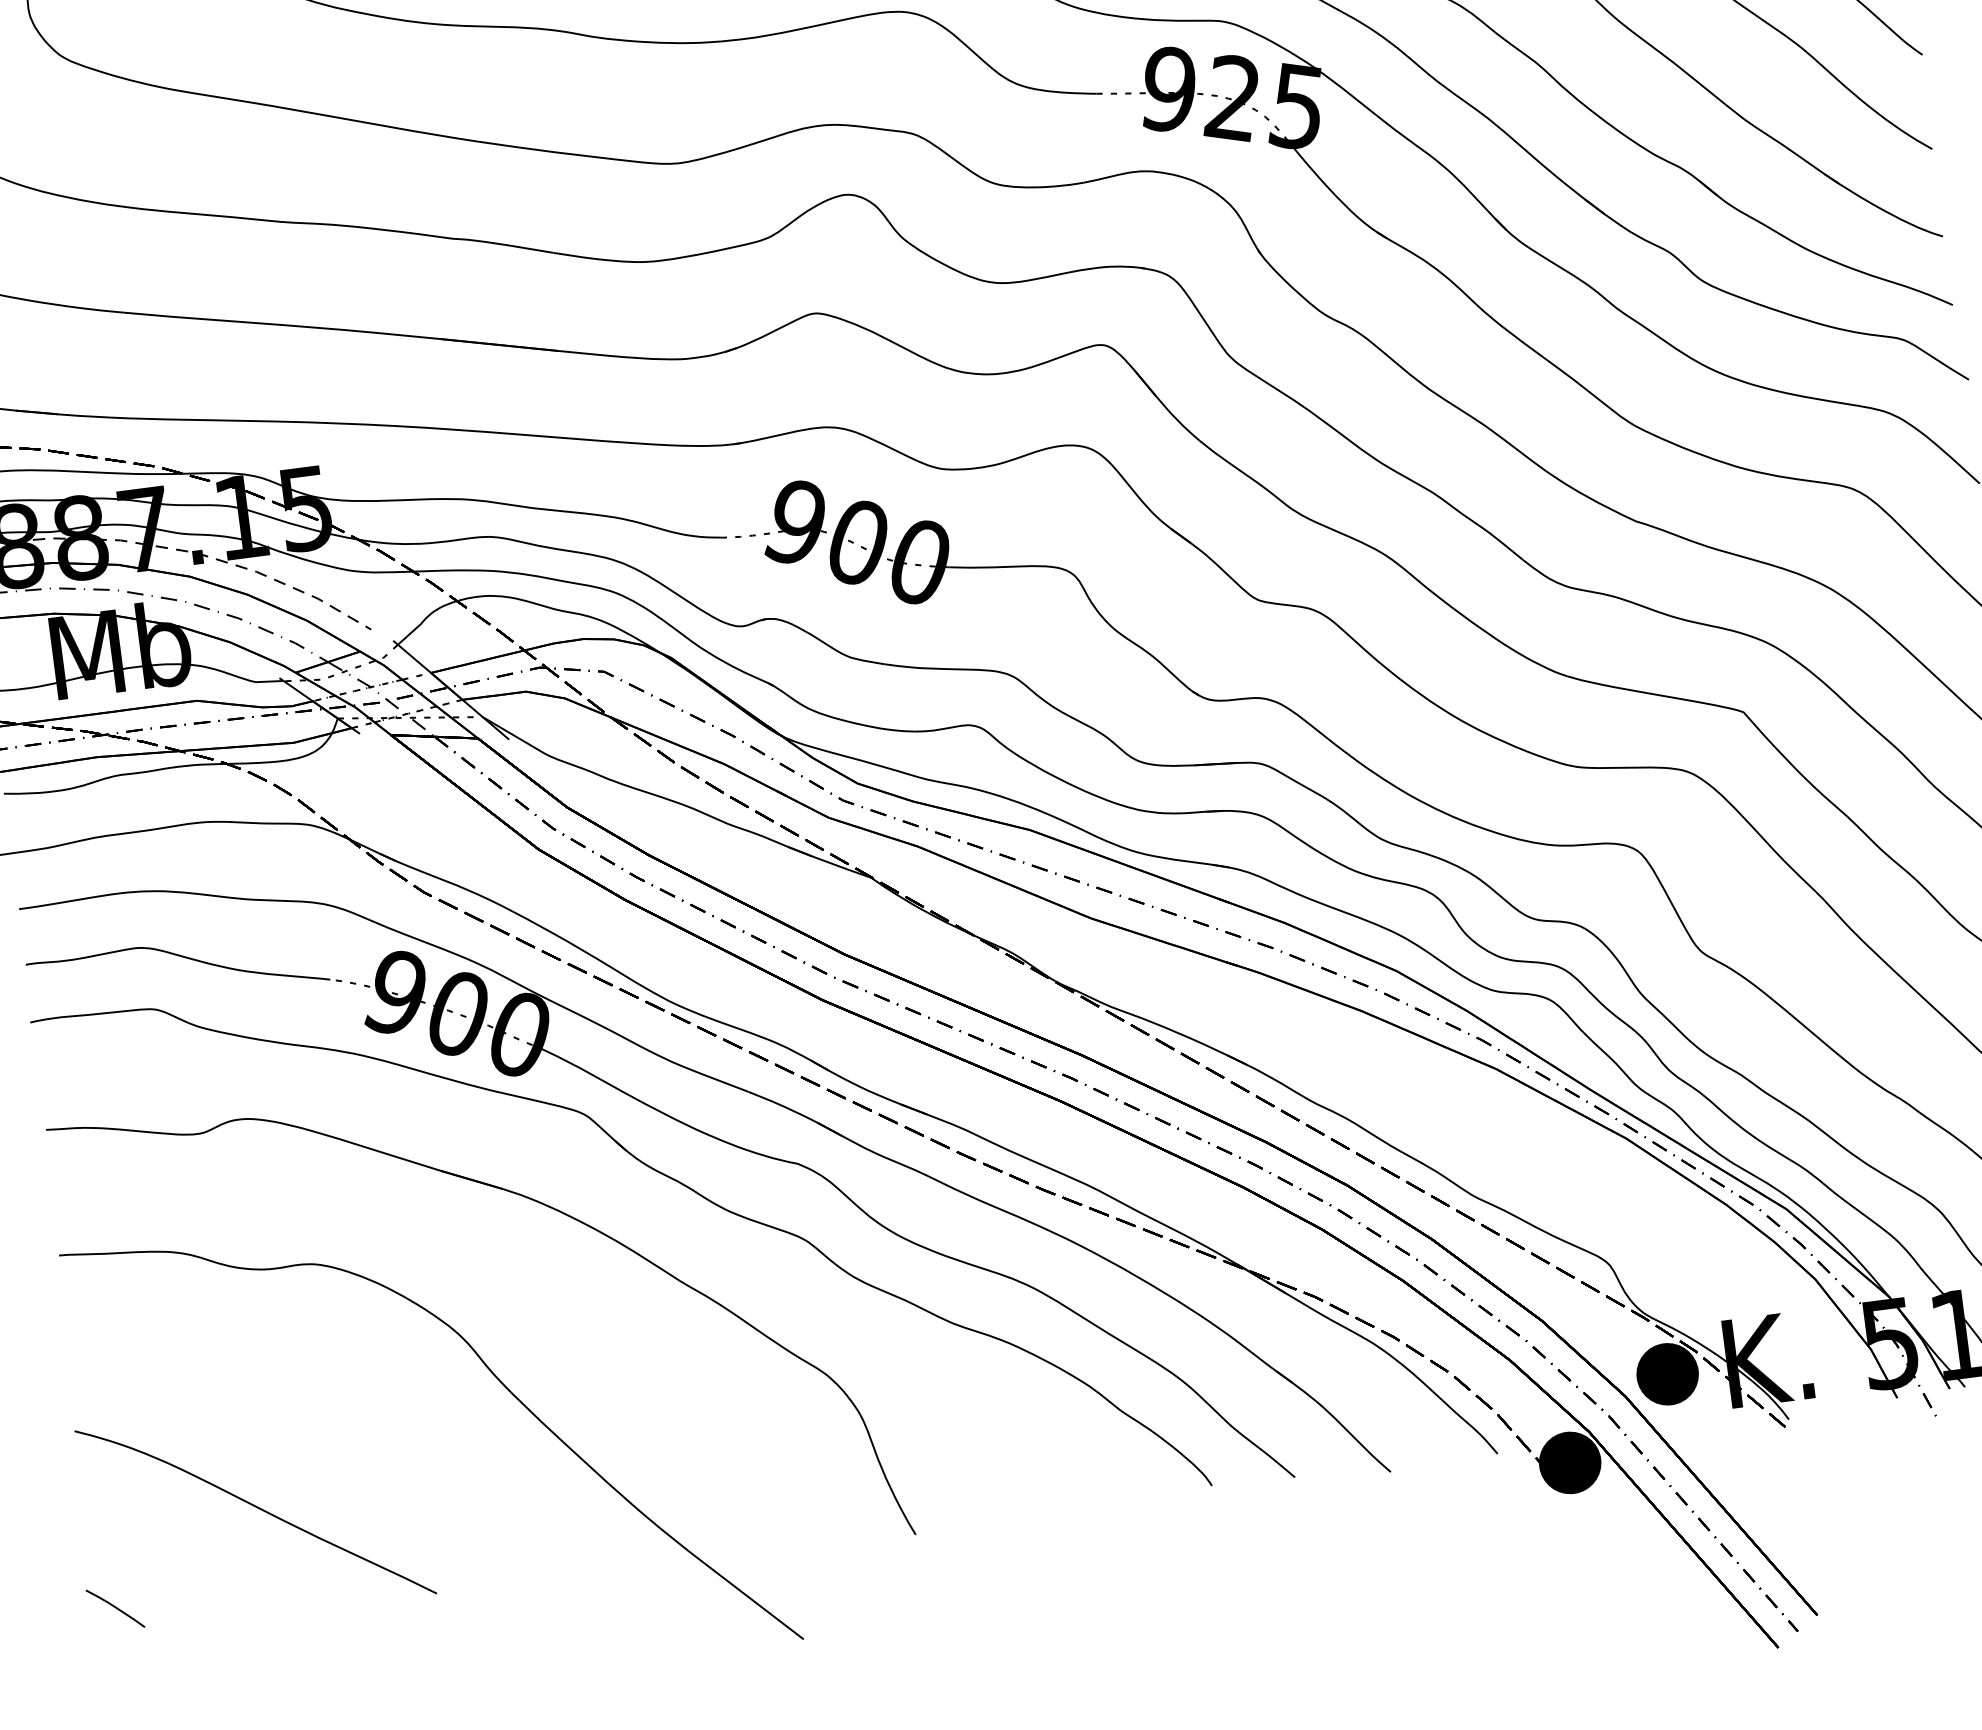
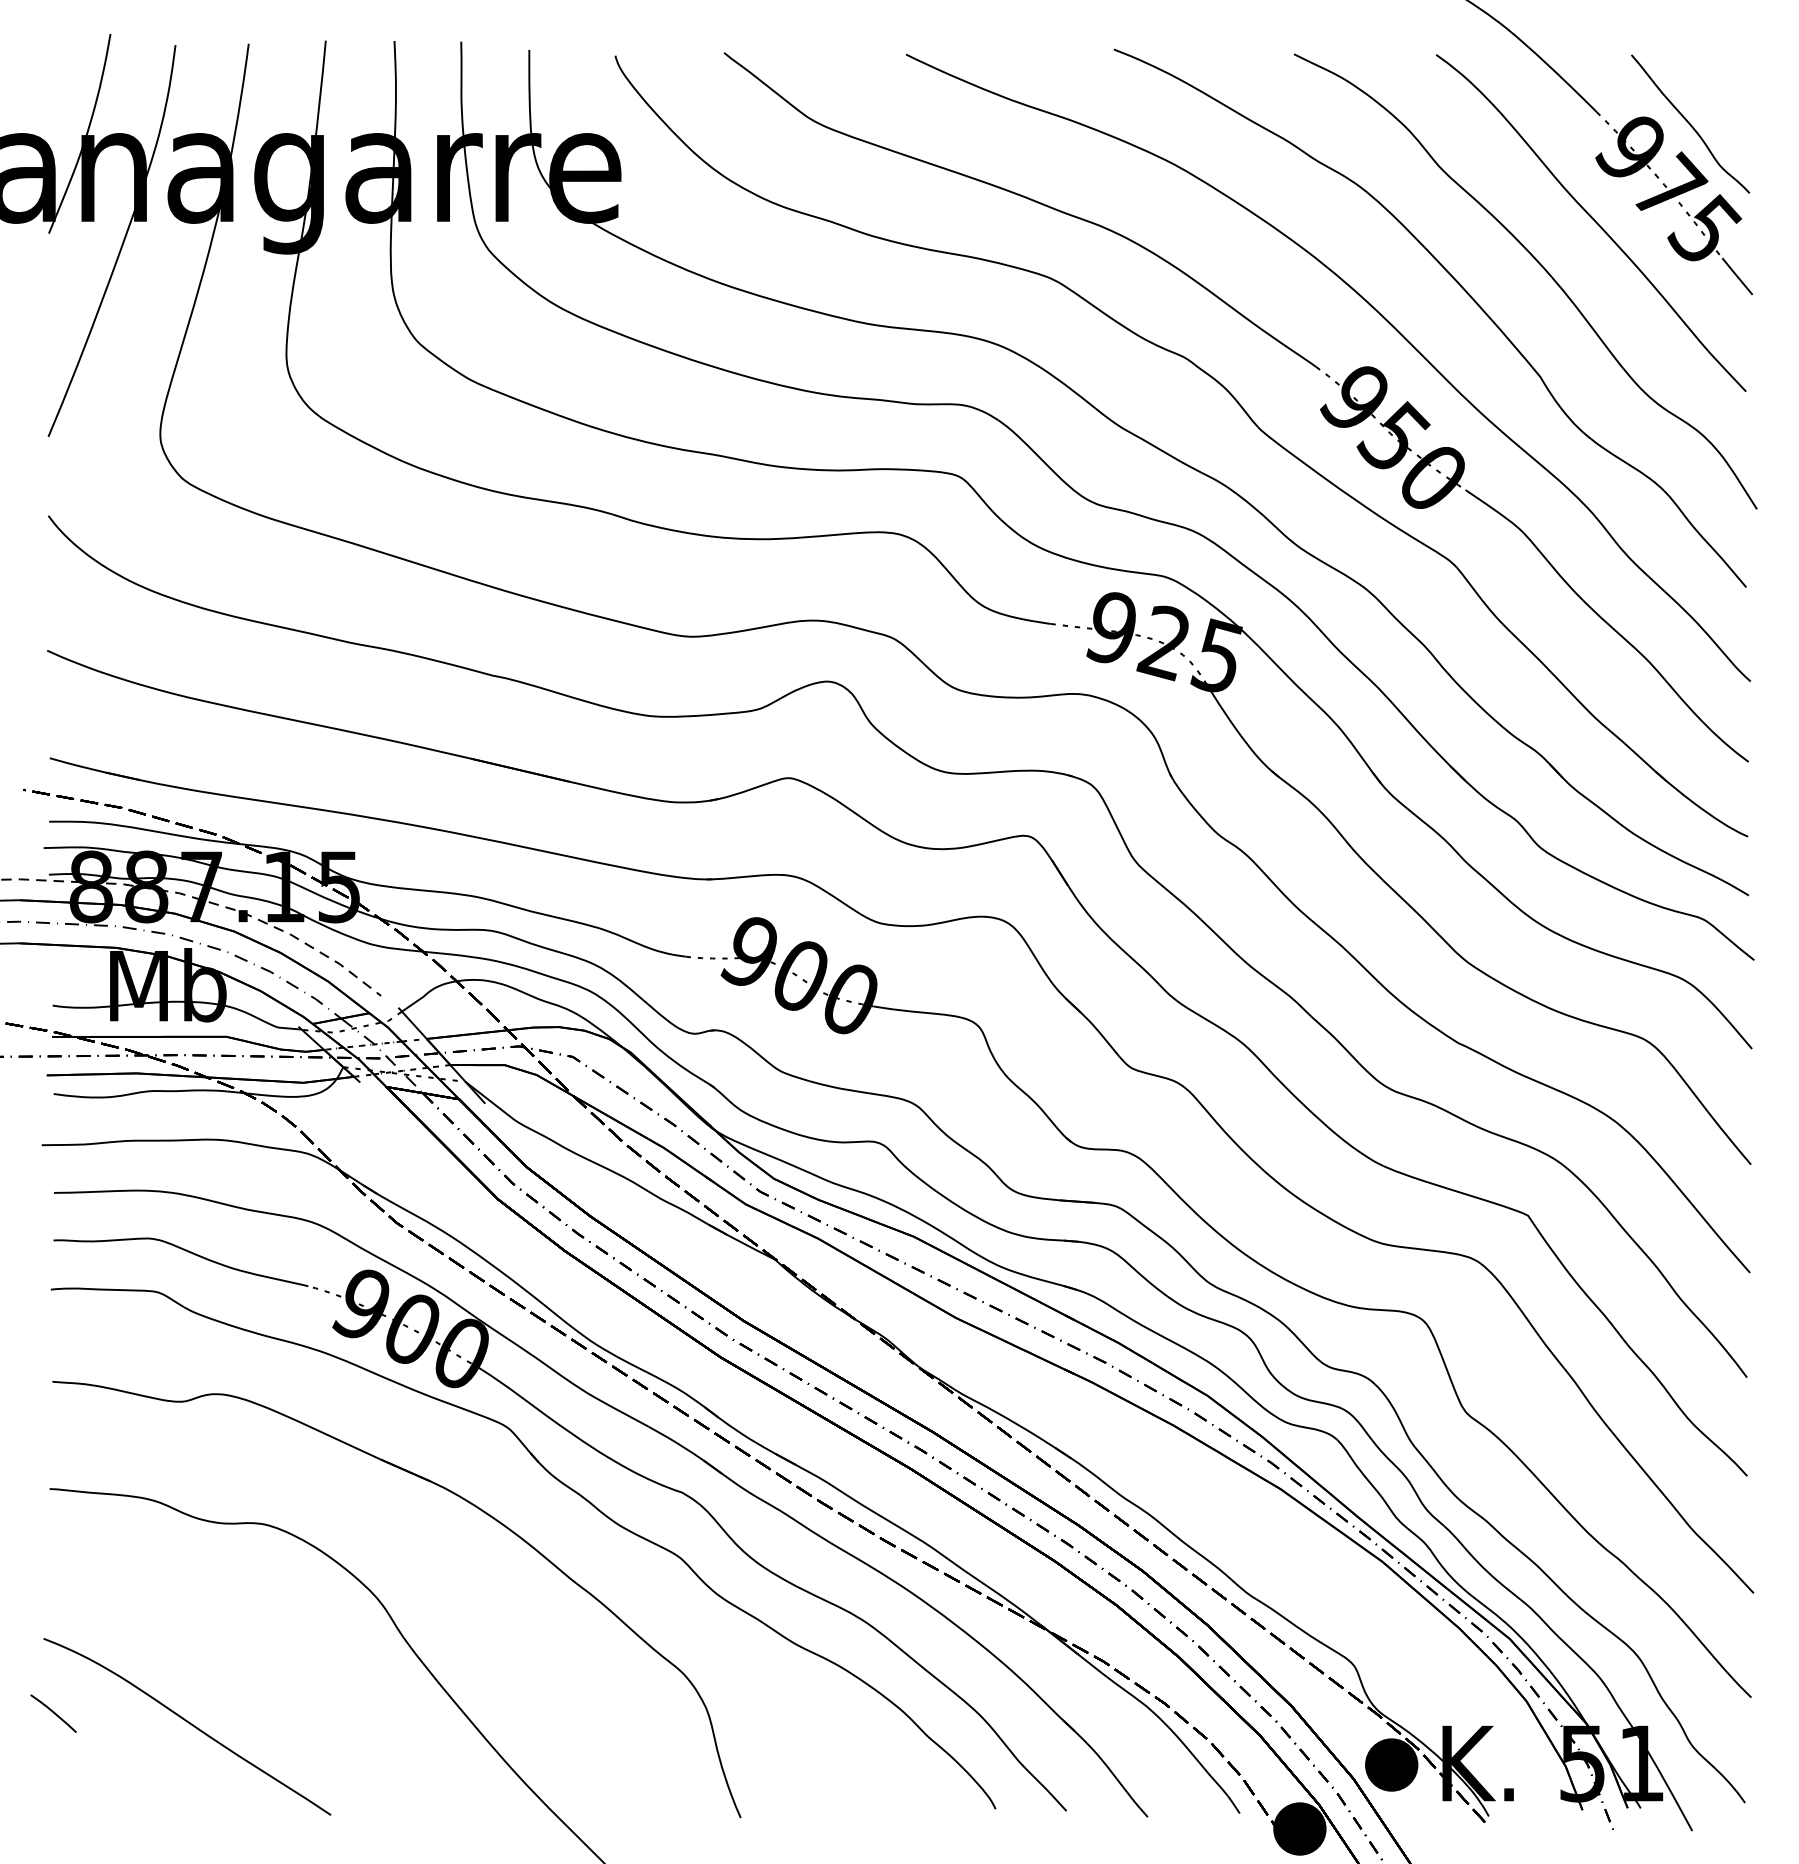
curve: (115, 1608) -> (53, 1713), moved

